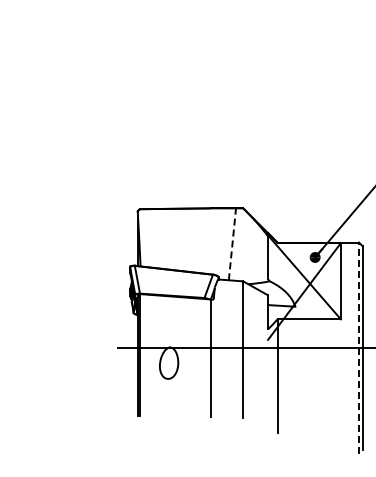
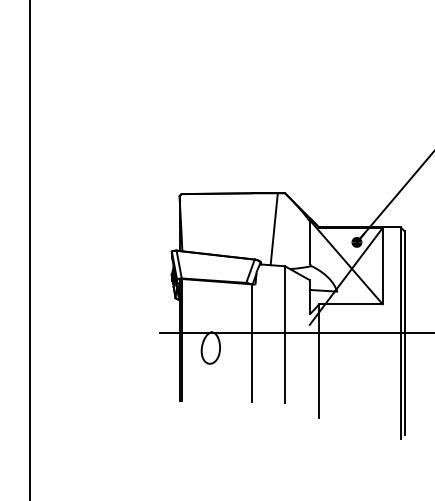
line: (232, 243) -> (274, 228), dashed -> solid
line: (358, 348) -> (400, 333), dashed -> solid

